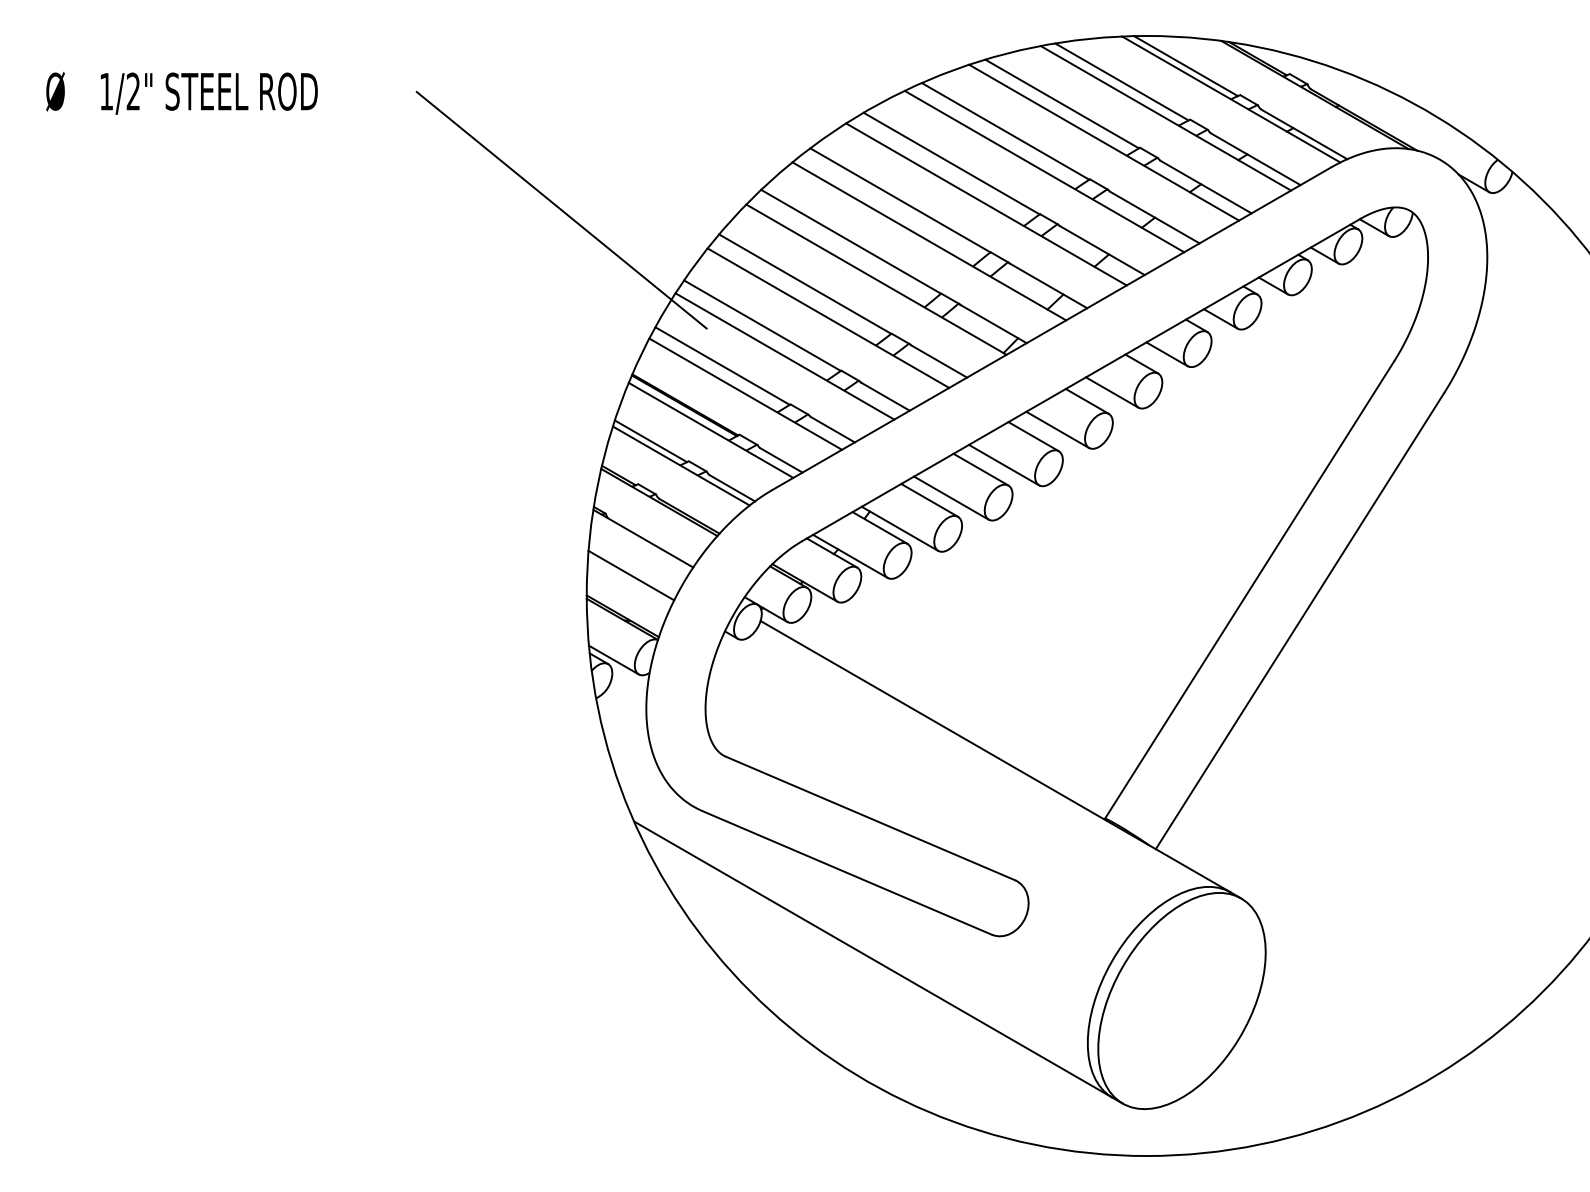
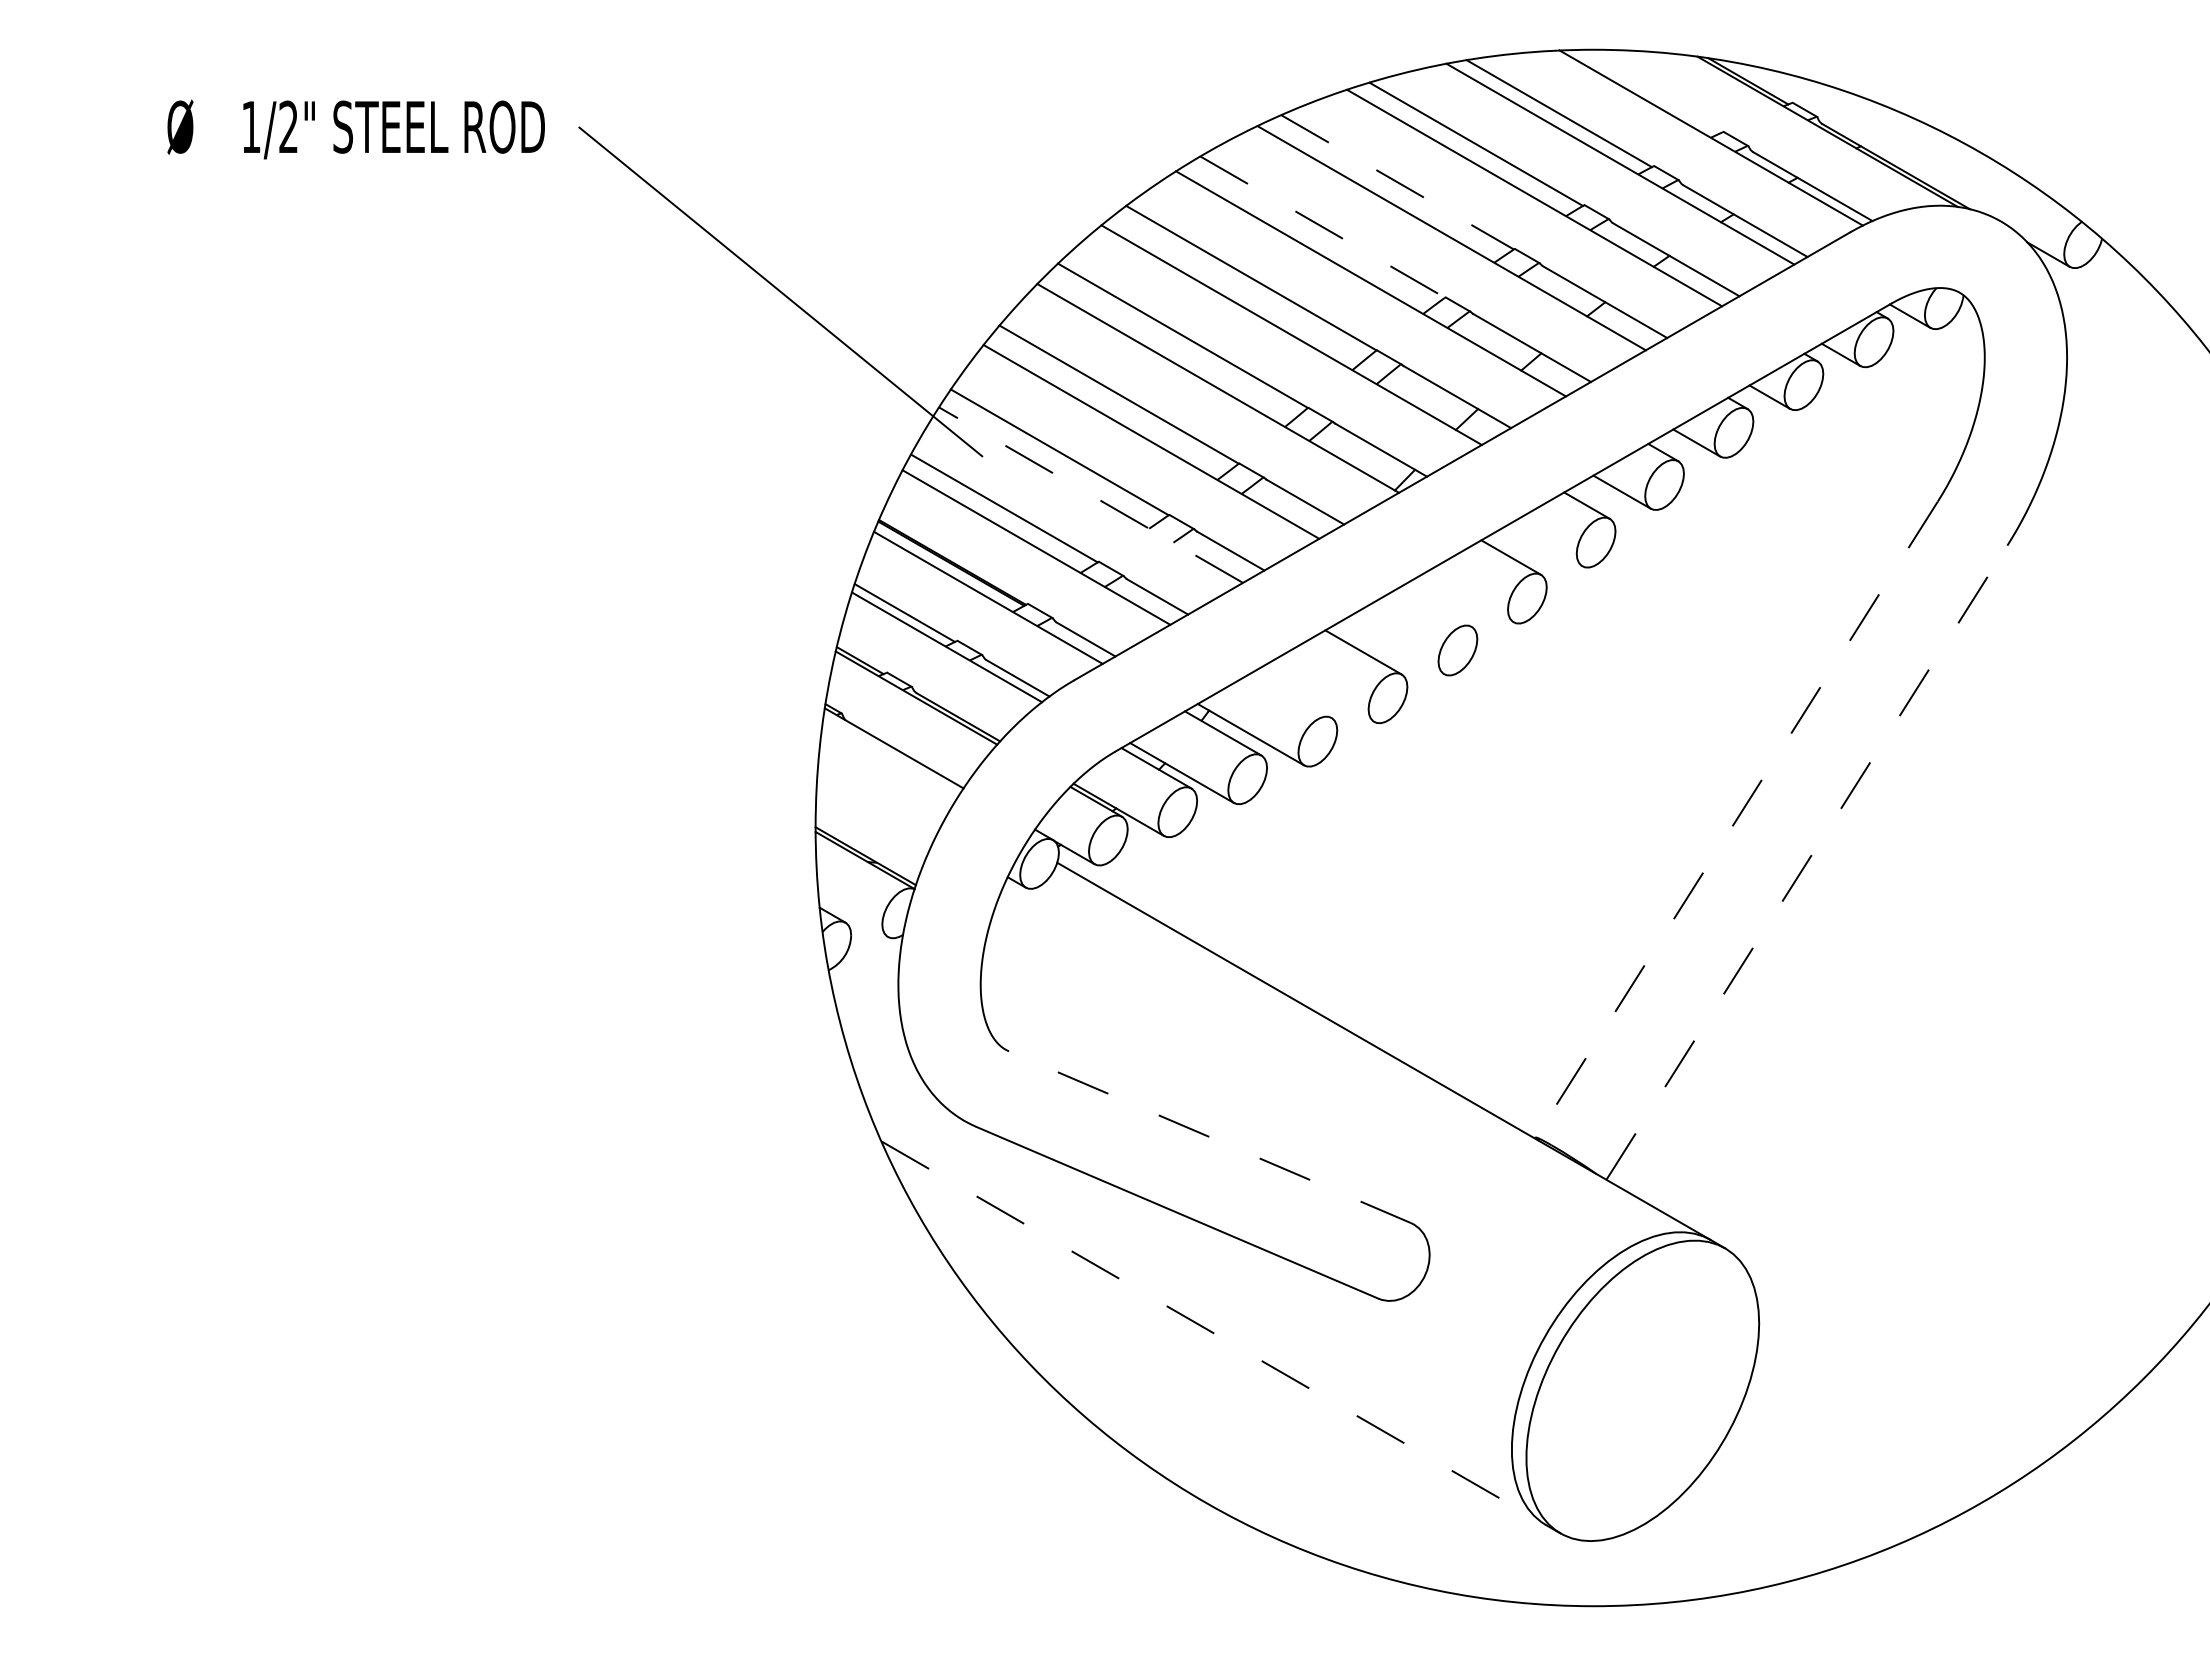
line: (1186, 66) -> (1648, 91), removed
text: (181, 93) -> (355, 129), moved
line: (1006, 131) -> (1398, 182), solid -> dashed
line: (952, 163) -> (1323, 227), solid -> dashed
line: (785, 356) -> (1091, 495), solid -> dashed
line: (1111, 392) -> (1545, 545), removed
line: (1057, 430) -> (1469, 597), removed
line: (1033, 436) -> (1436, 606), removed
line: (1004, 465) -> (1395, 646), removed
line: (951, 498) -> (1322, 692), removed
line: (929, 499) -> (1291, 694), removed
line: (631, 575) -> (877, 799), removed
line: (1249, 590) -> (1736, 820), solid -> dashed
line: (1300, 620) -> (1807, 862), solid -> dashed
line: (614, 660) -> (853, 917), removed
line: (870, 818) -> (1210, 1137), solid -> dashed
line: (873, 959) -> (1213, 1333), solid -> dashed

